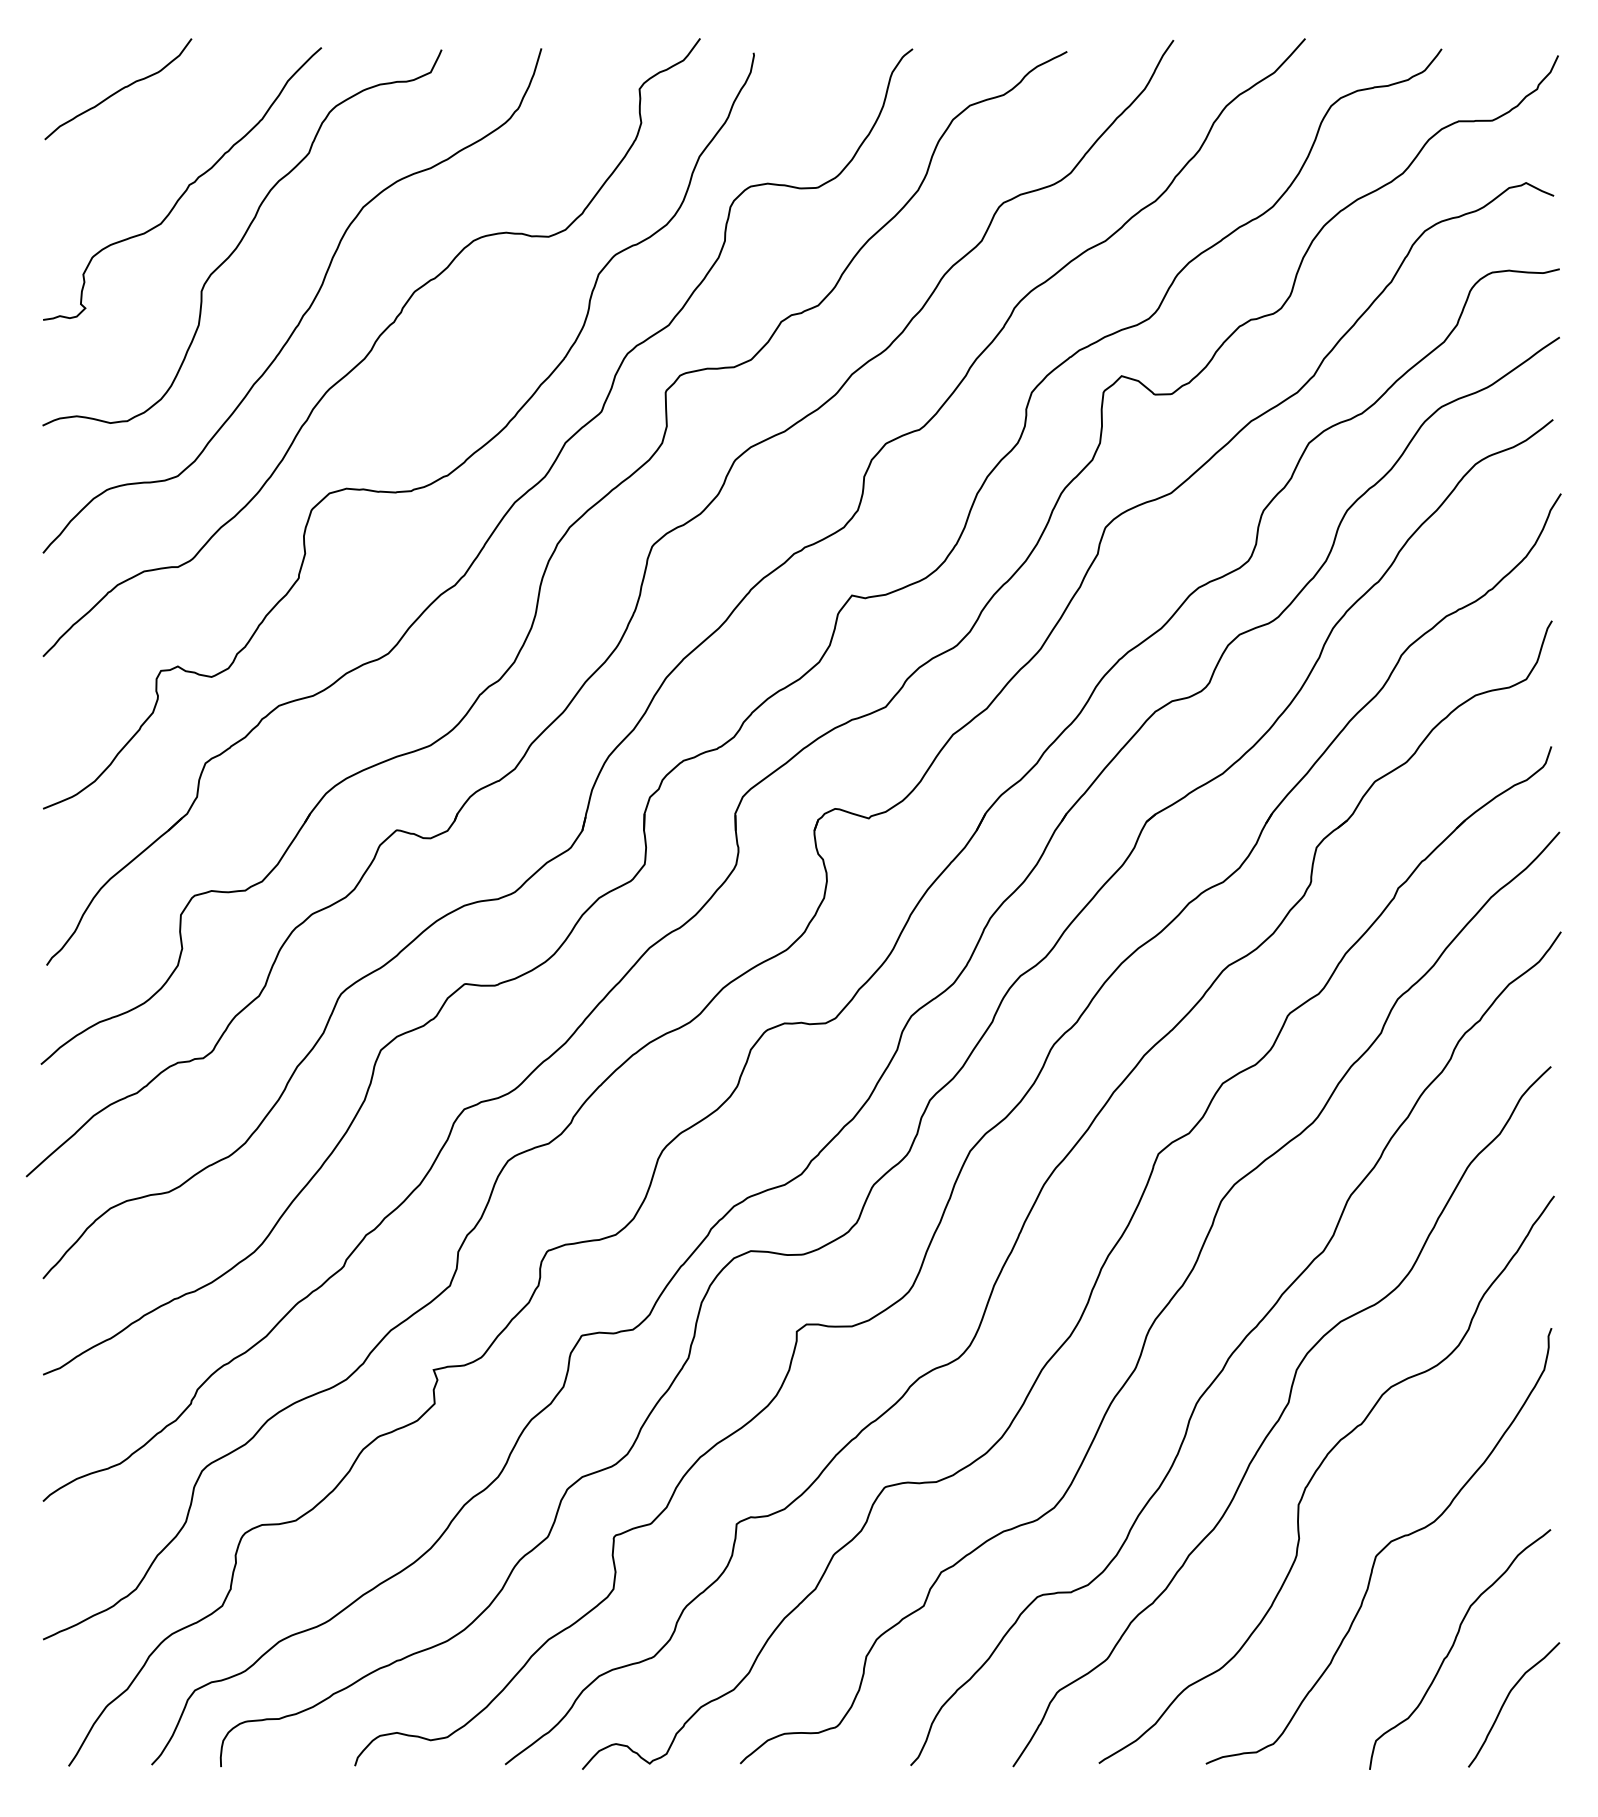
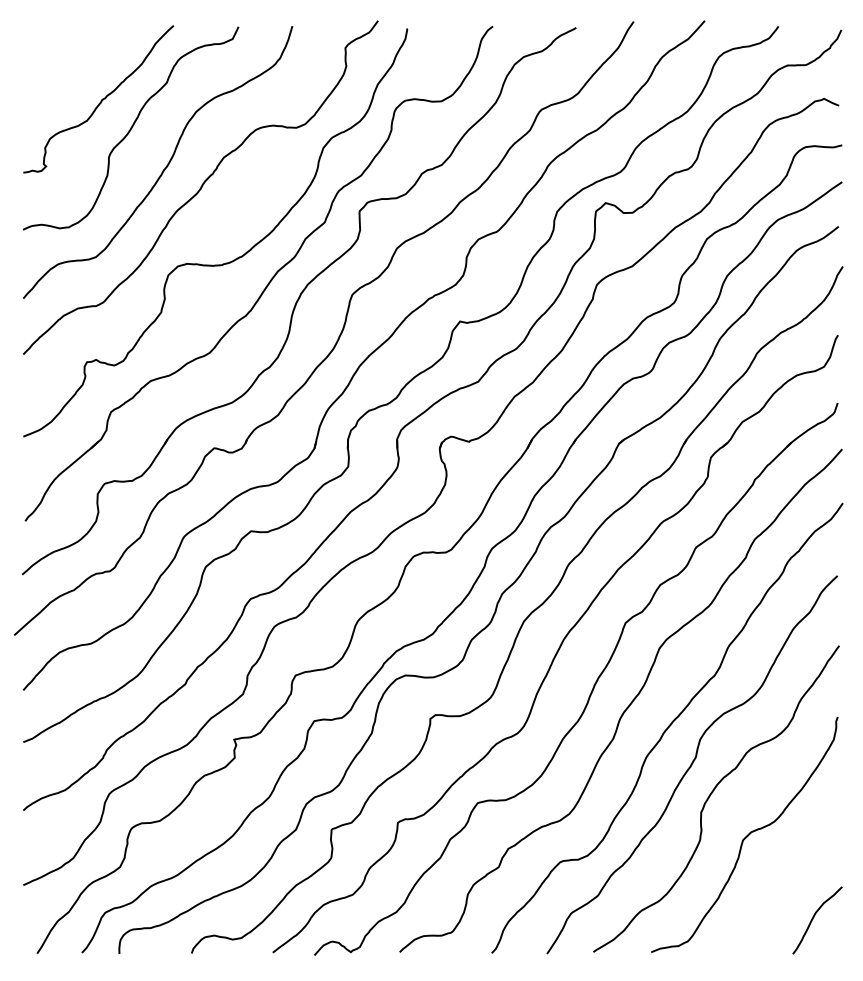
curve: (119, 88) -> (64, 47), removed
curve: (1454, 1647) -> (785, 889), removed

